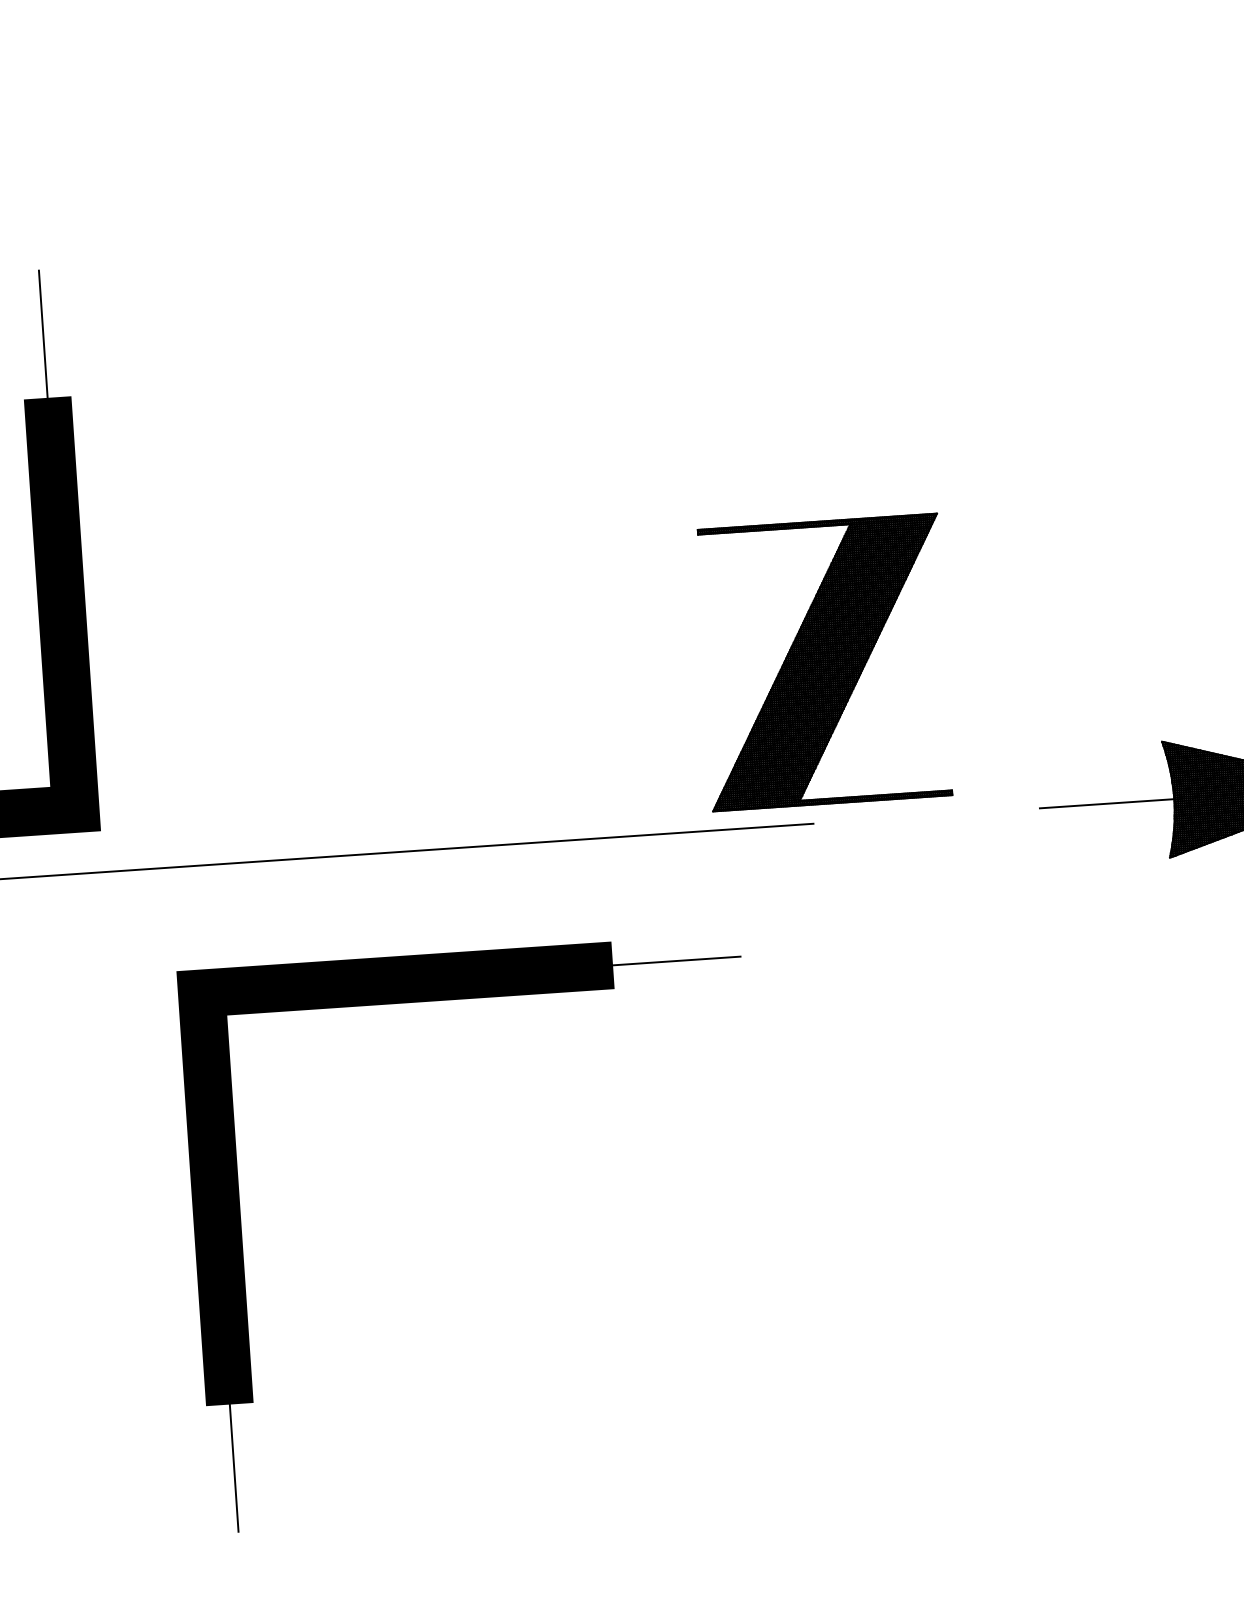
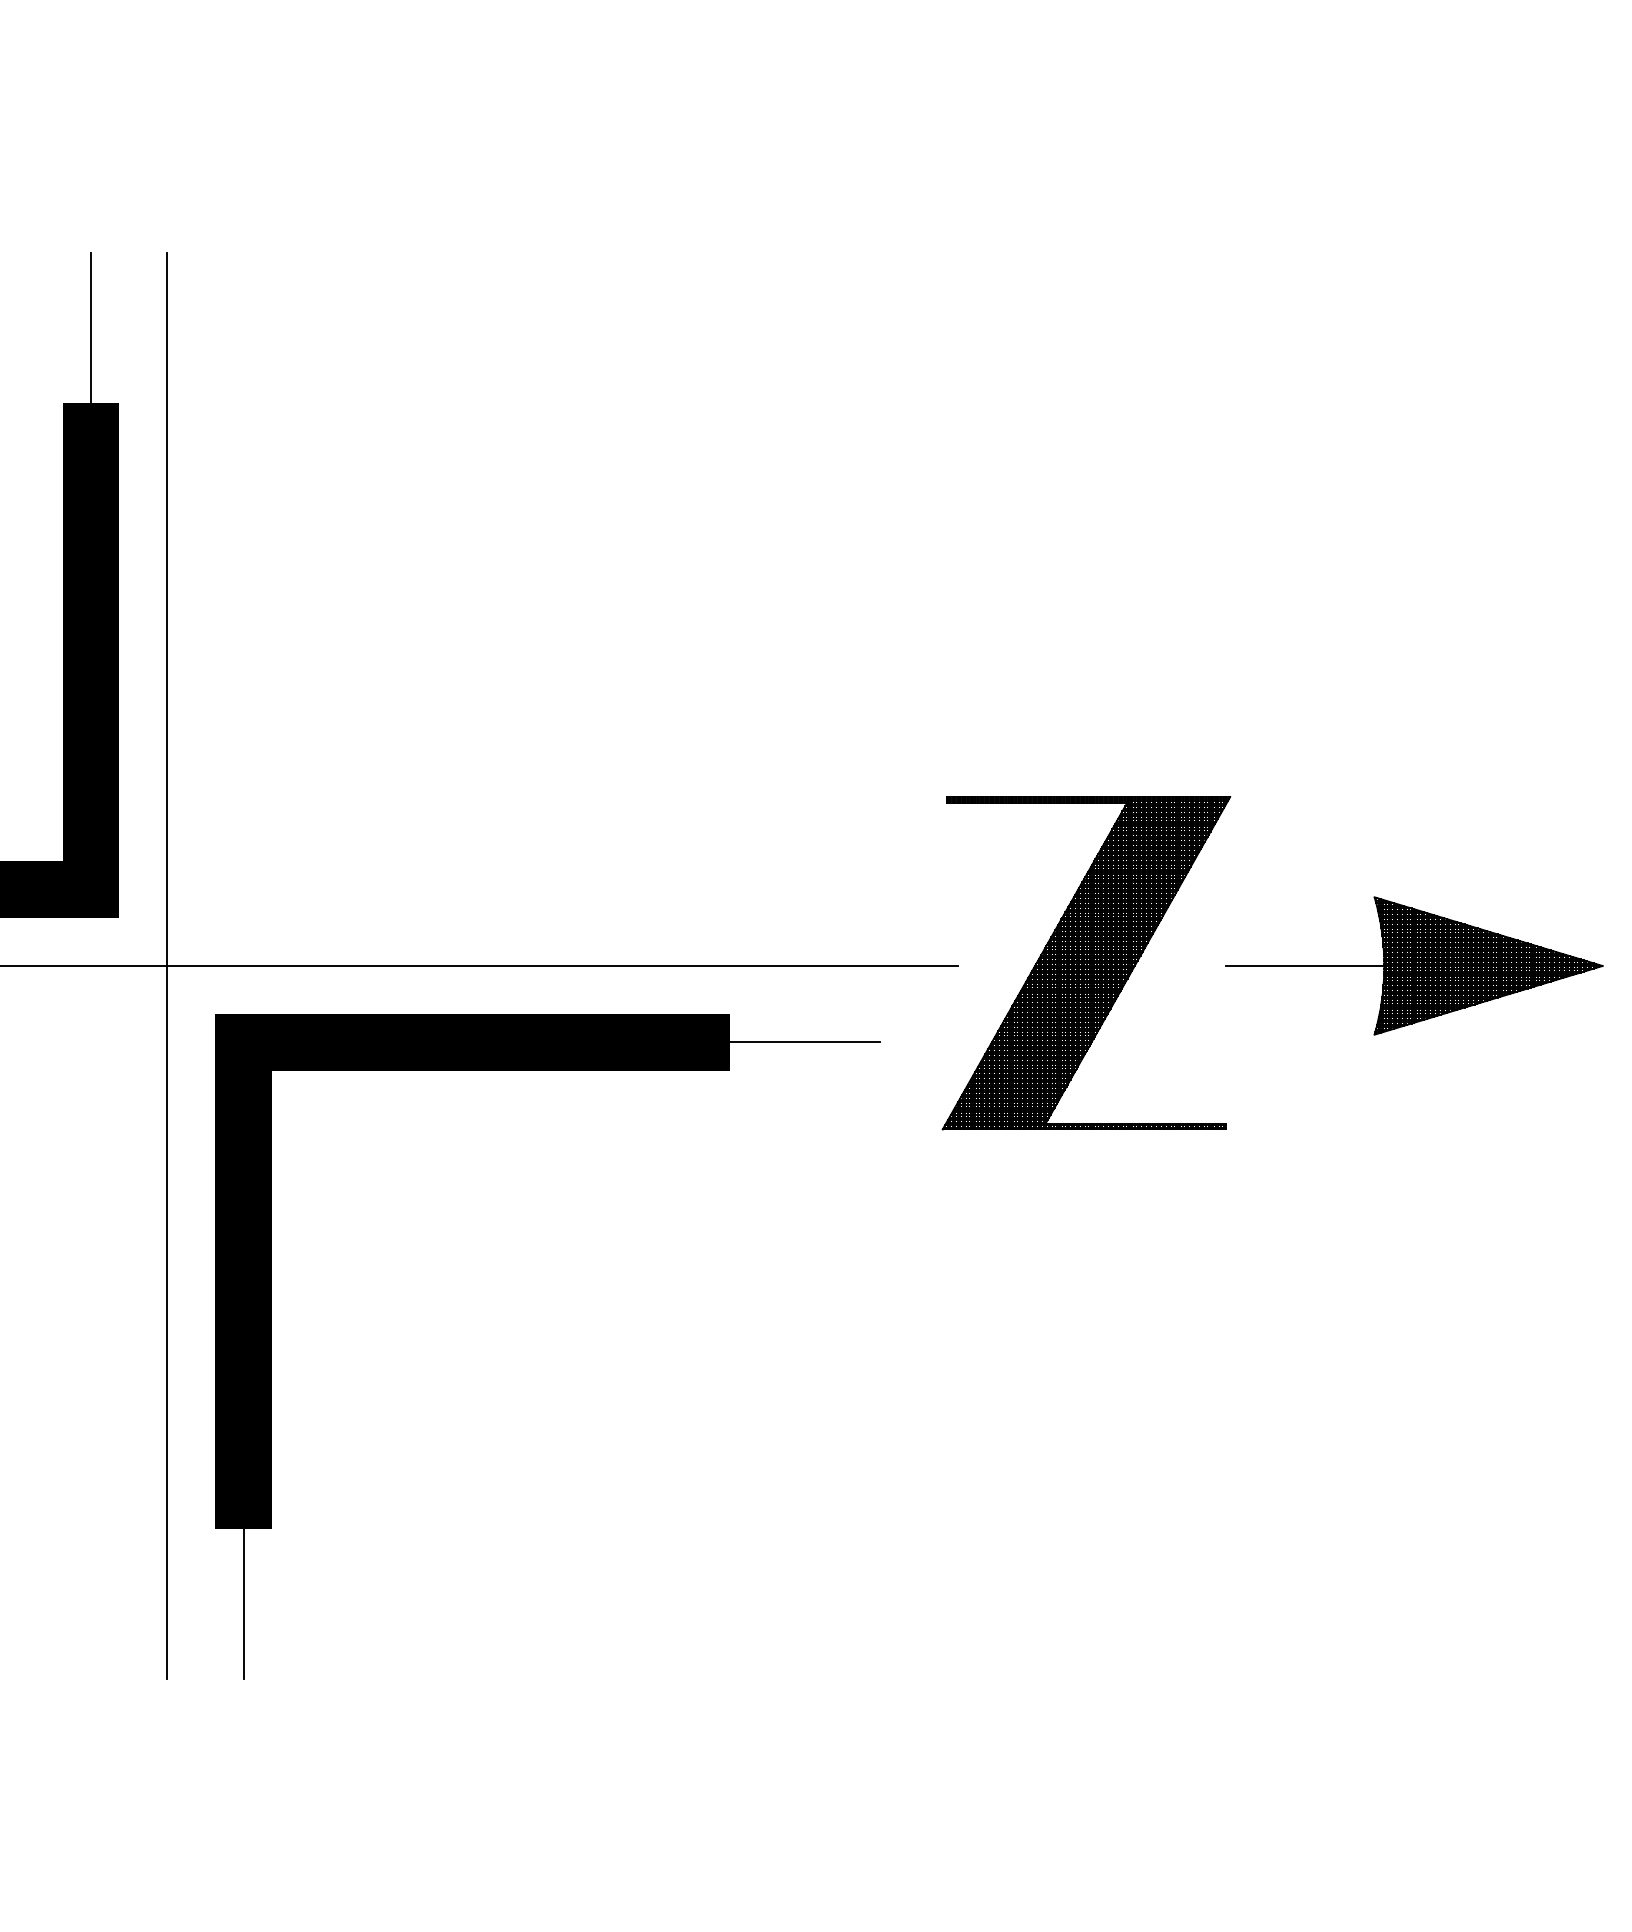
part: (825, 662) -> (1086, 963), moved
line: (144, 868) -> (167, 965), added
part: (460, 999) -> (547, 1070), moved

